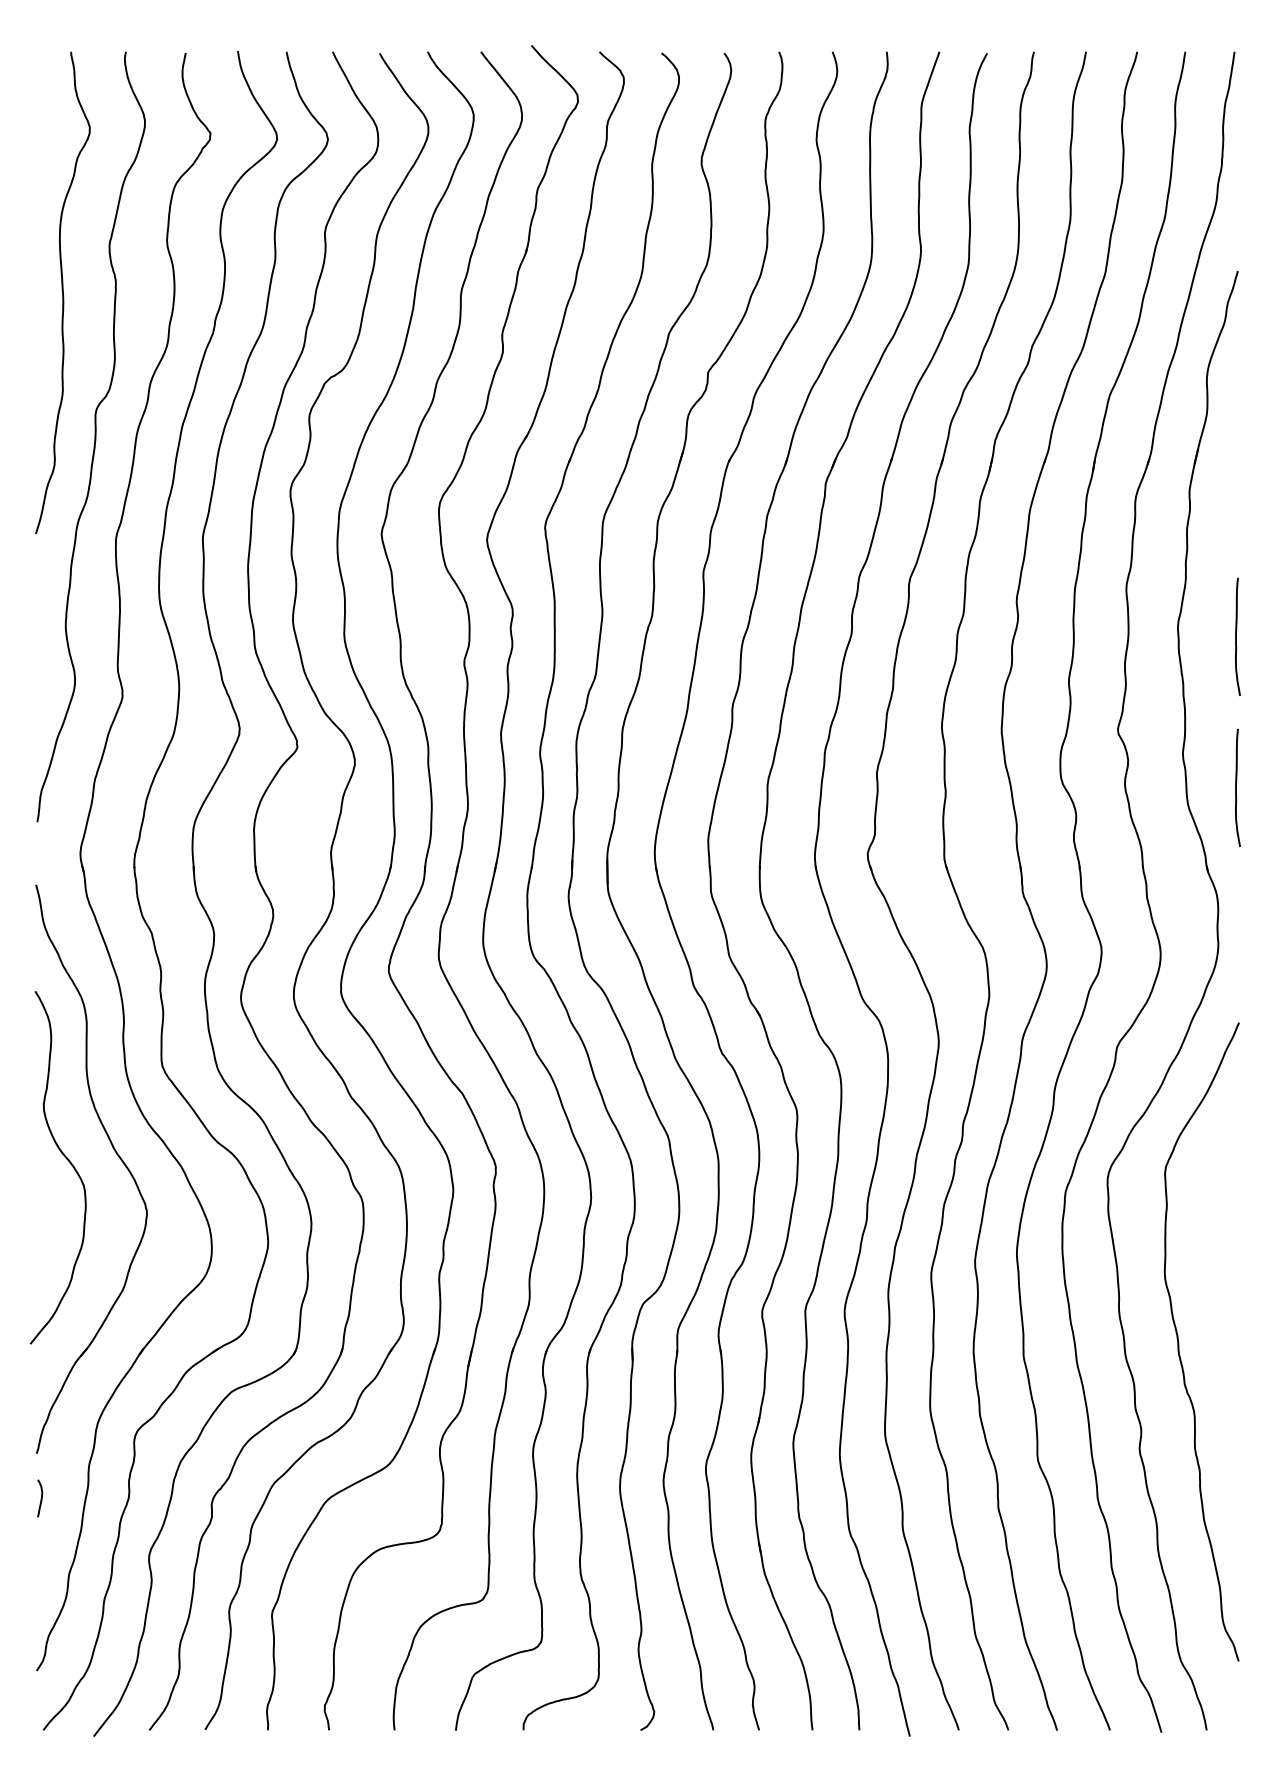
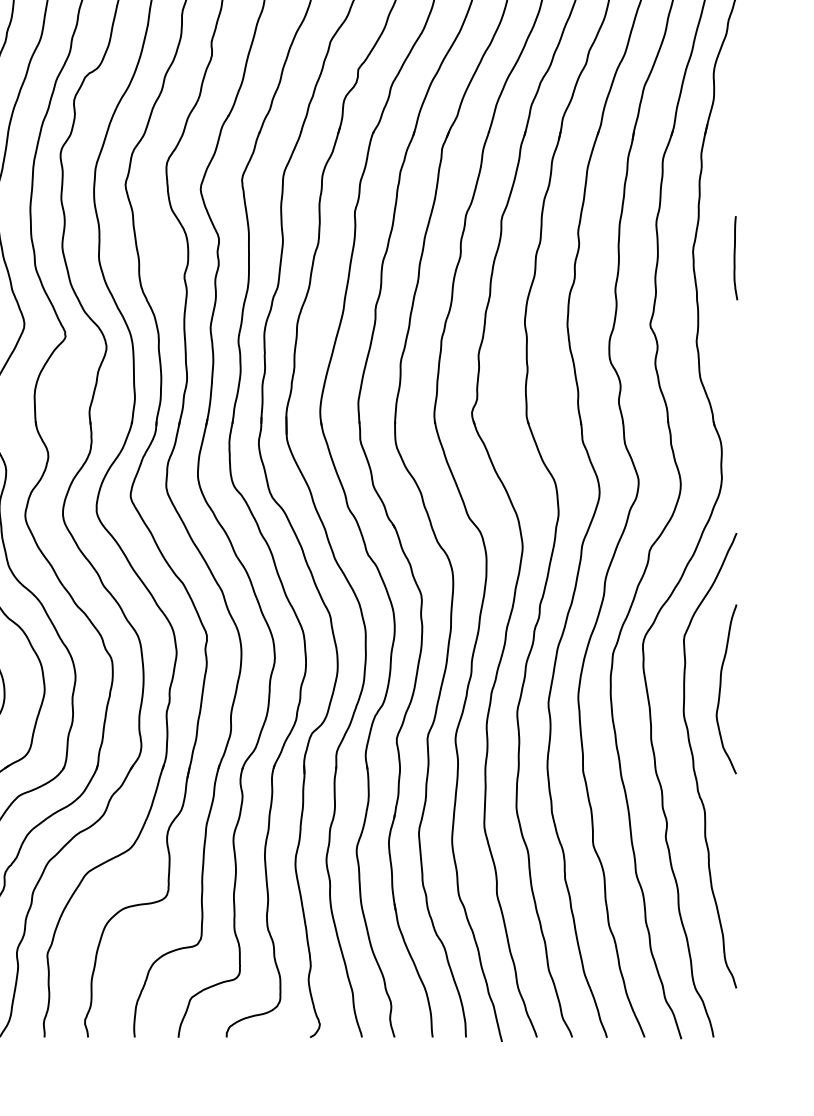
curve: (1236, 787) -> (734, 365), removed
curve: (1216, 1241) -> (720, 689), added

